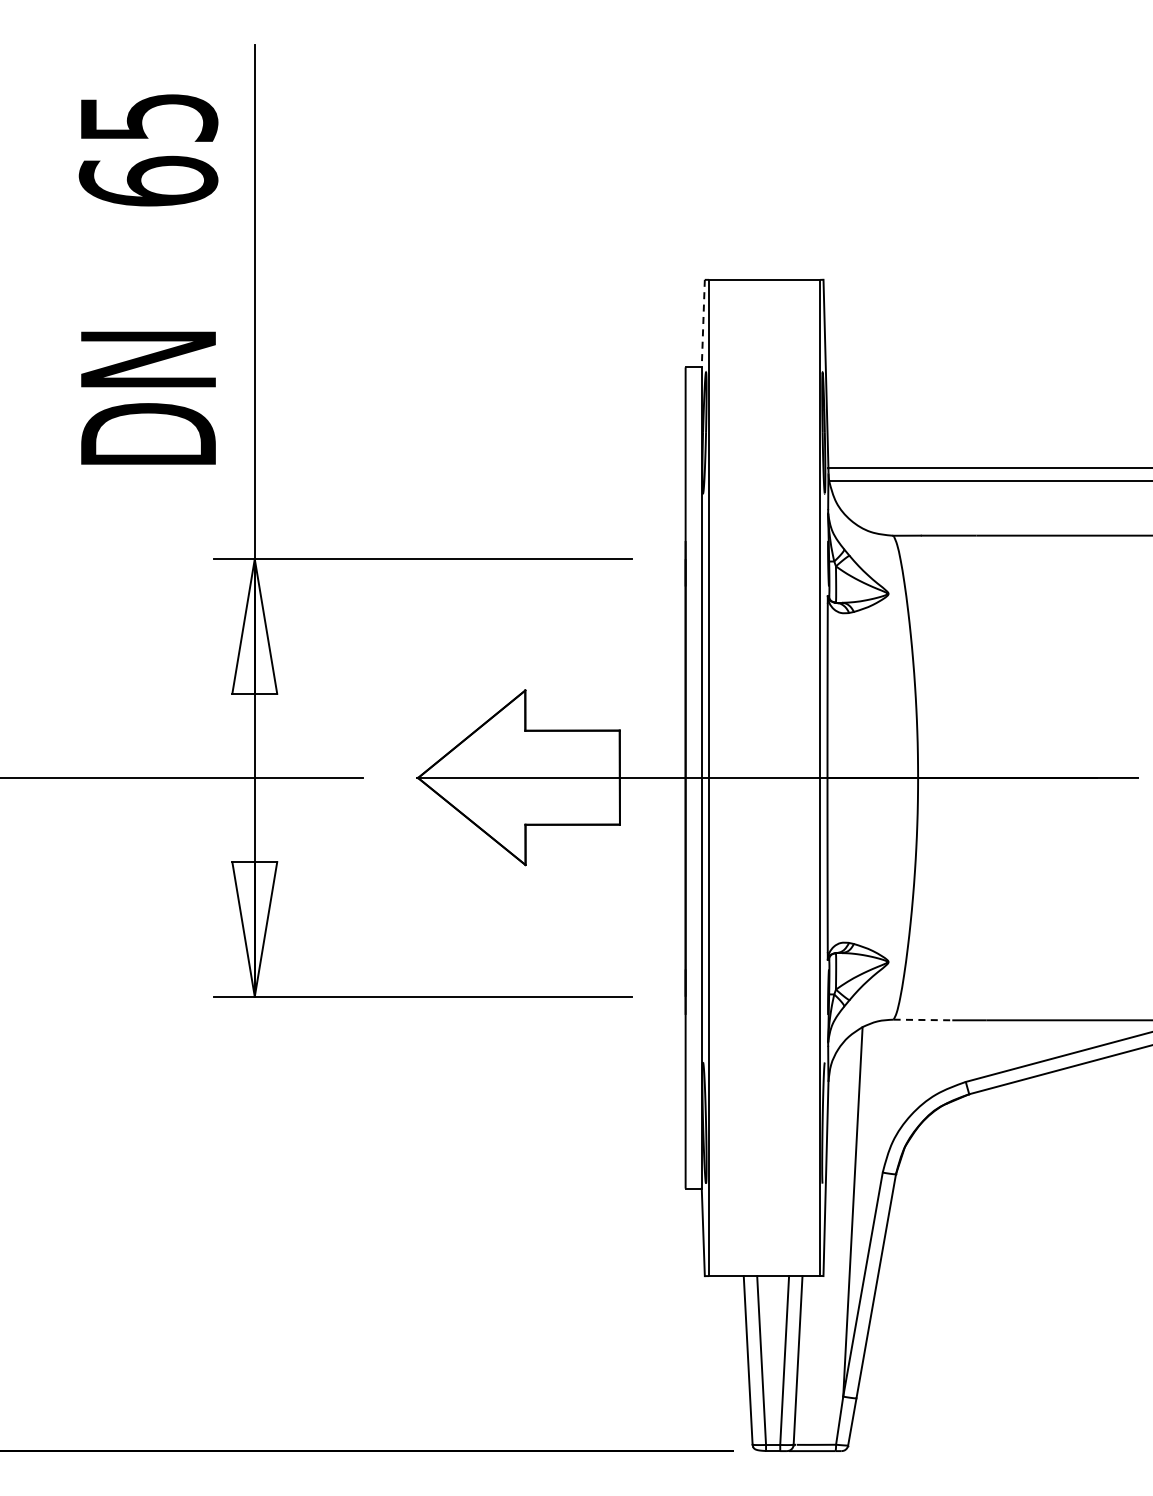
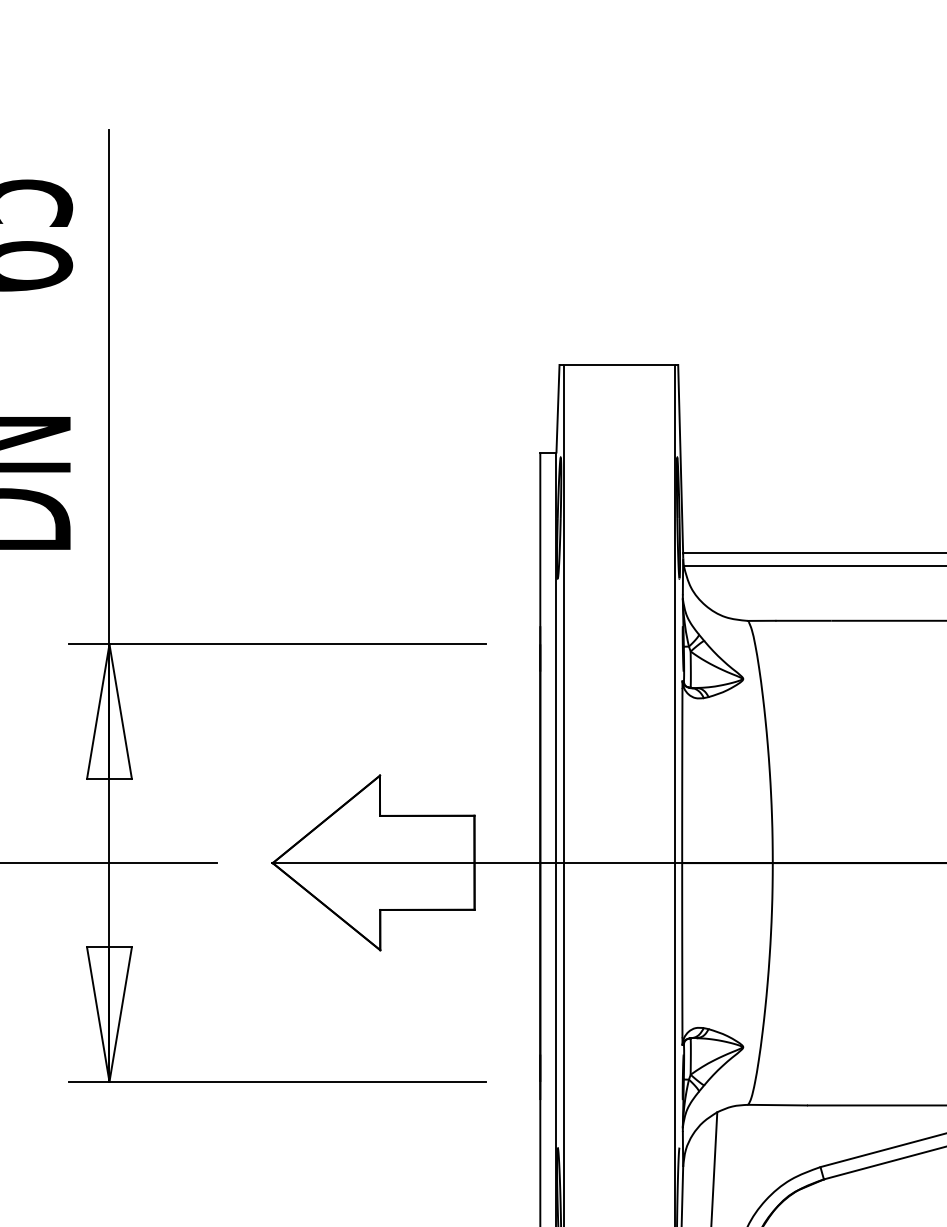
line: (703, 323) -> (558, 408), dashed -> solid
line: (923, 1020) -> (778, 1105), dashed -> solid

